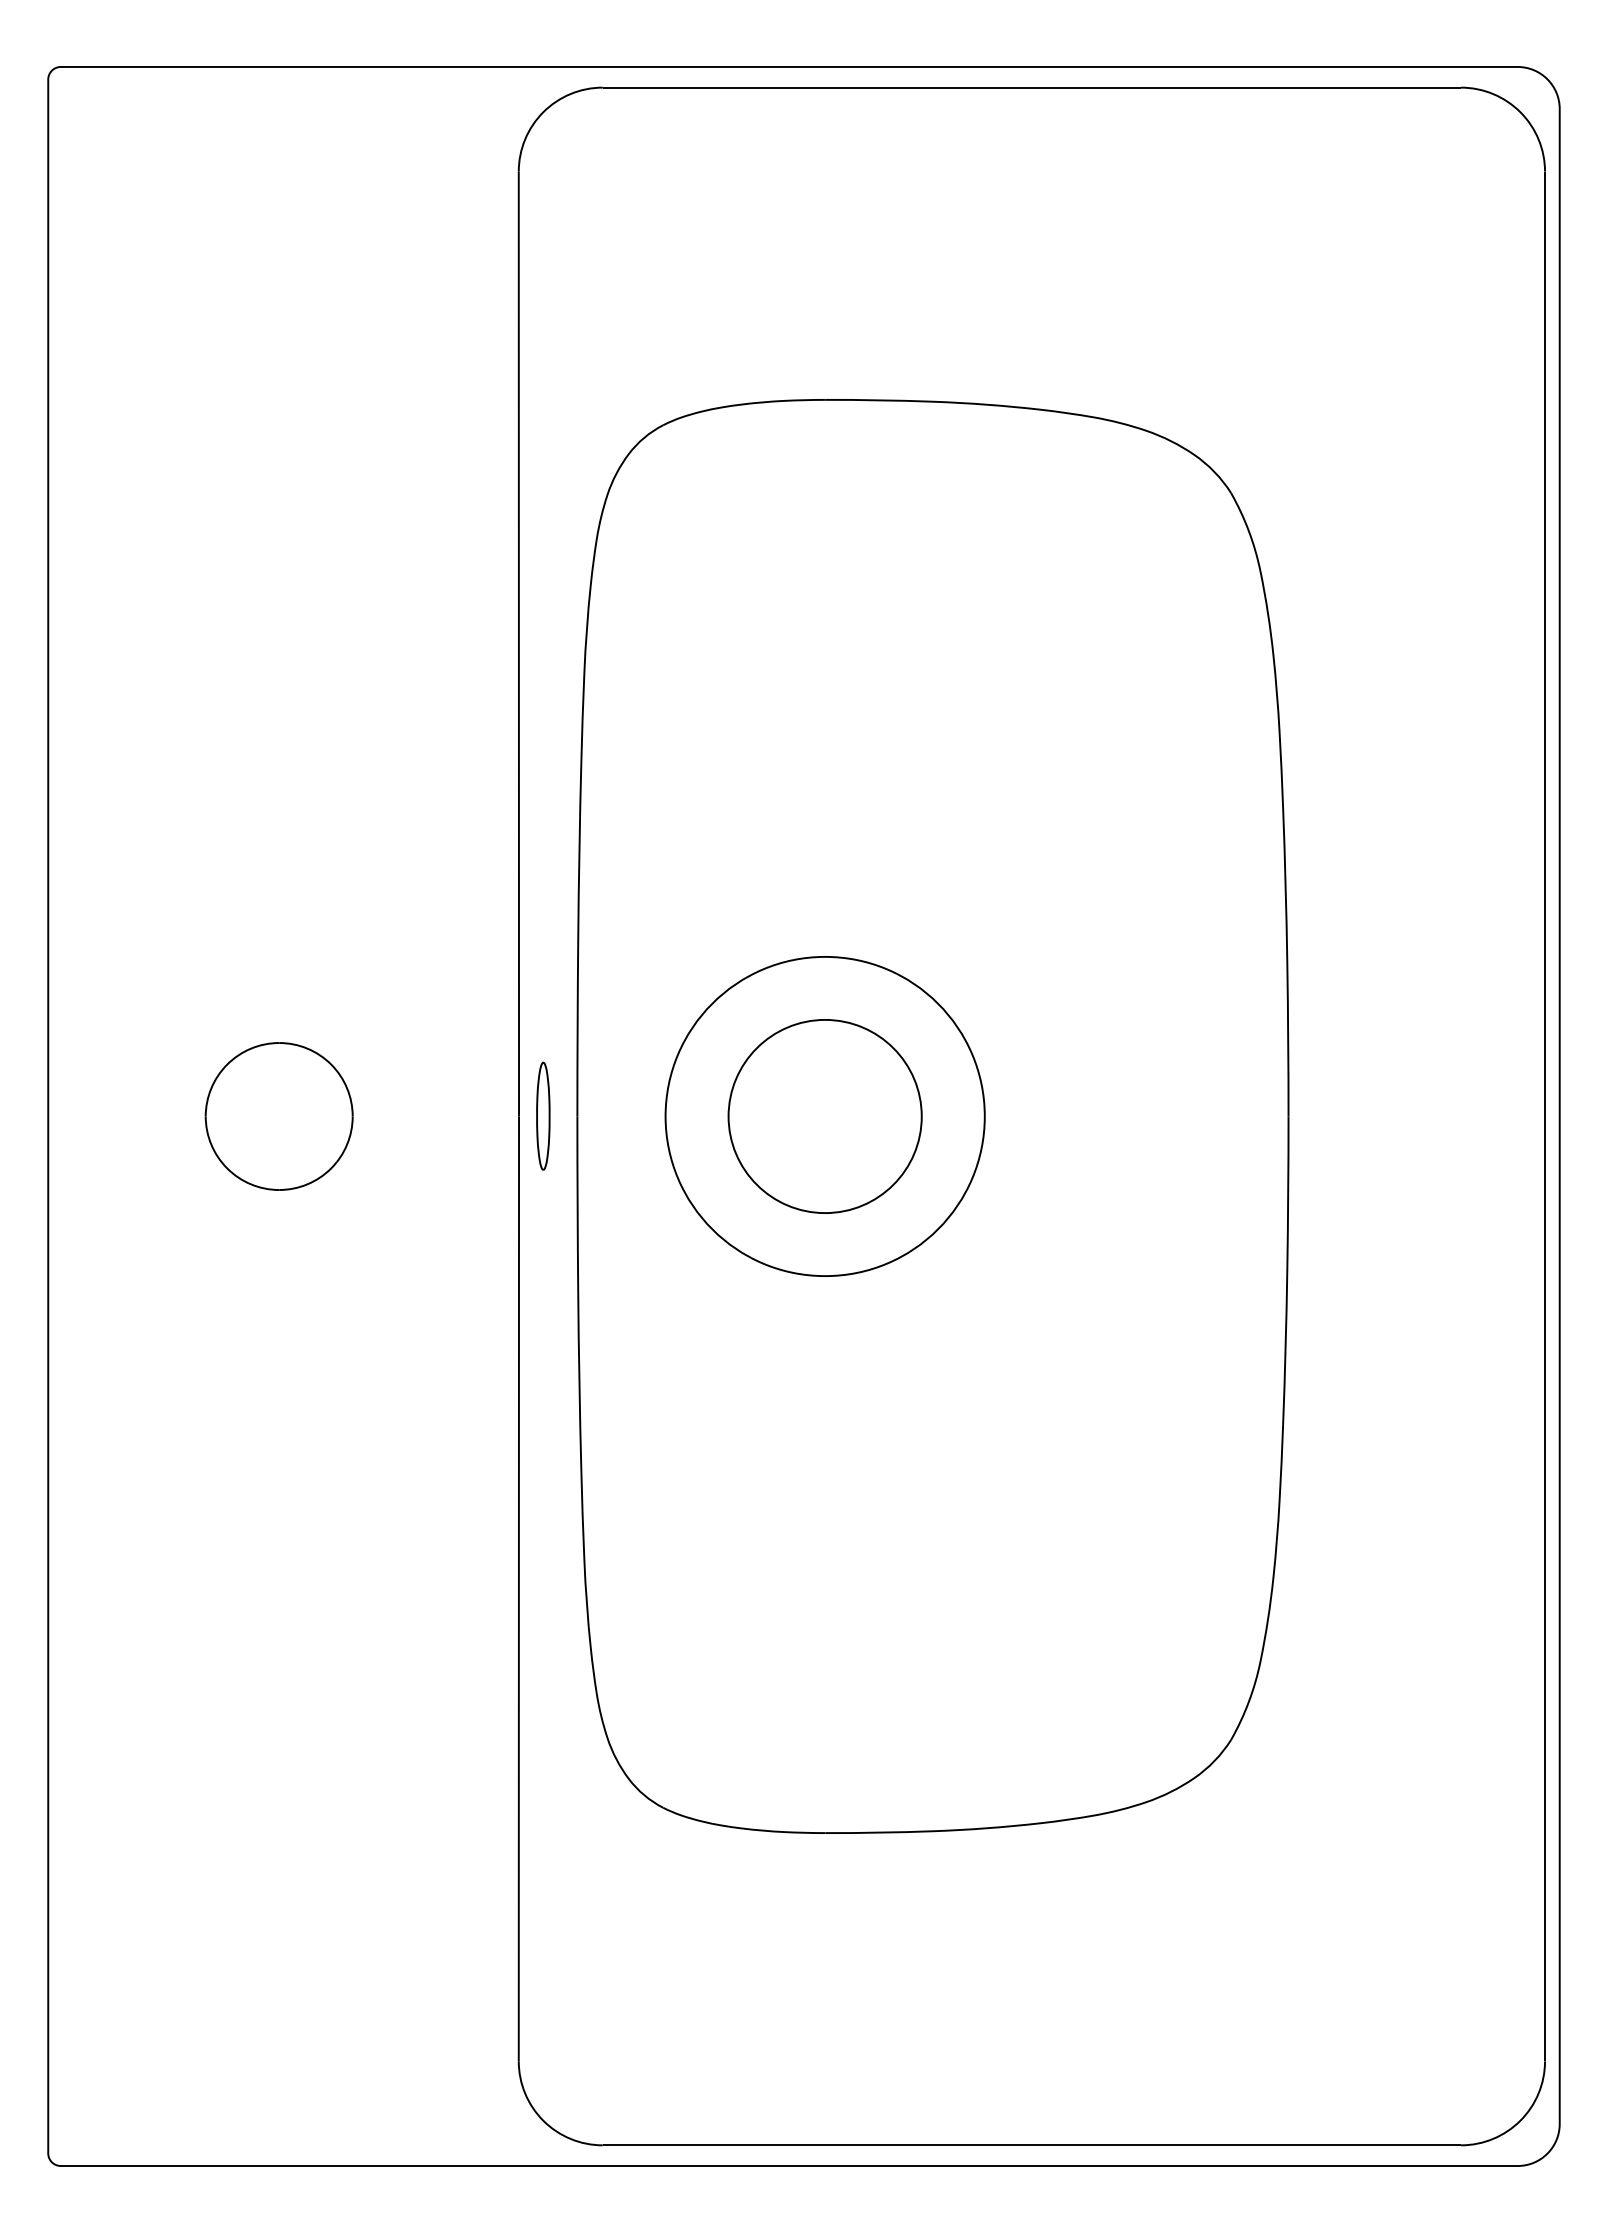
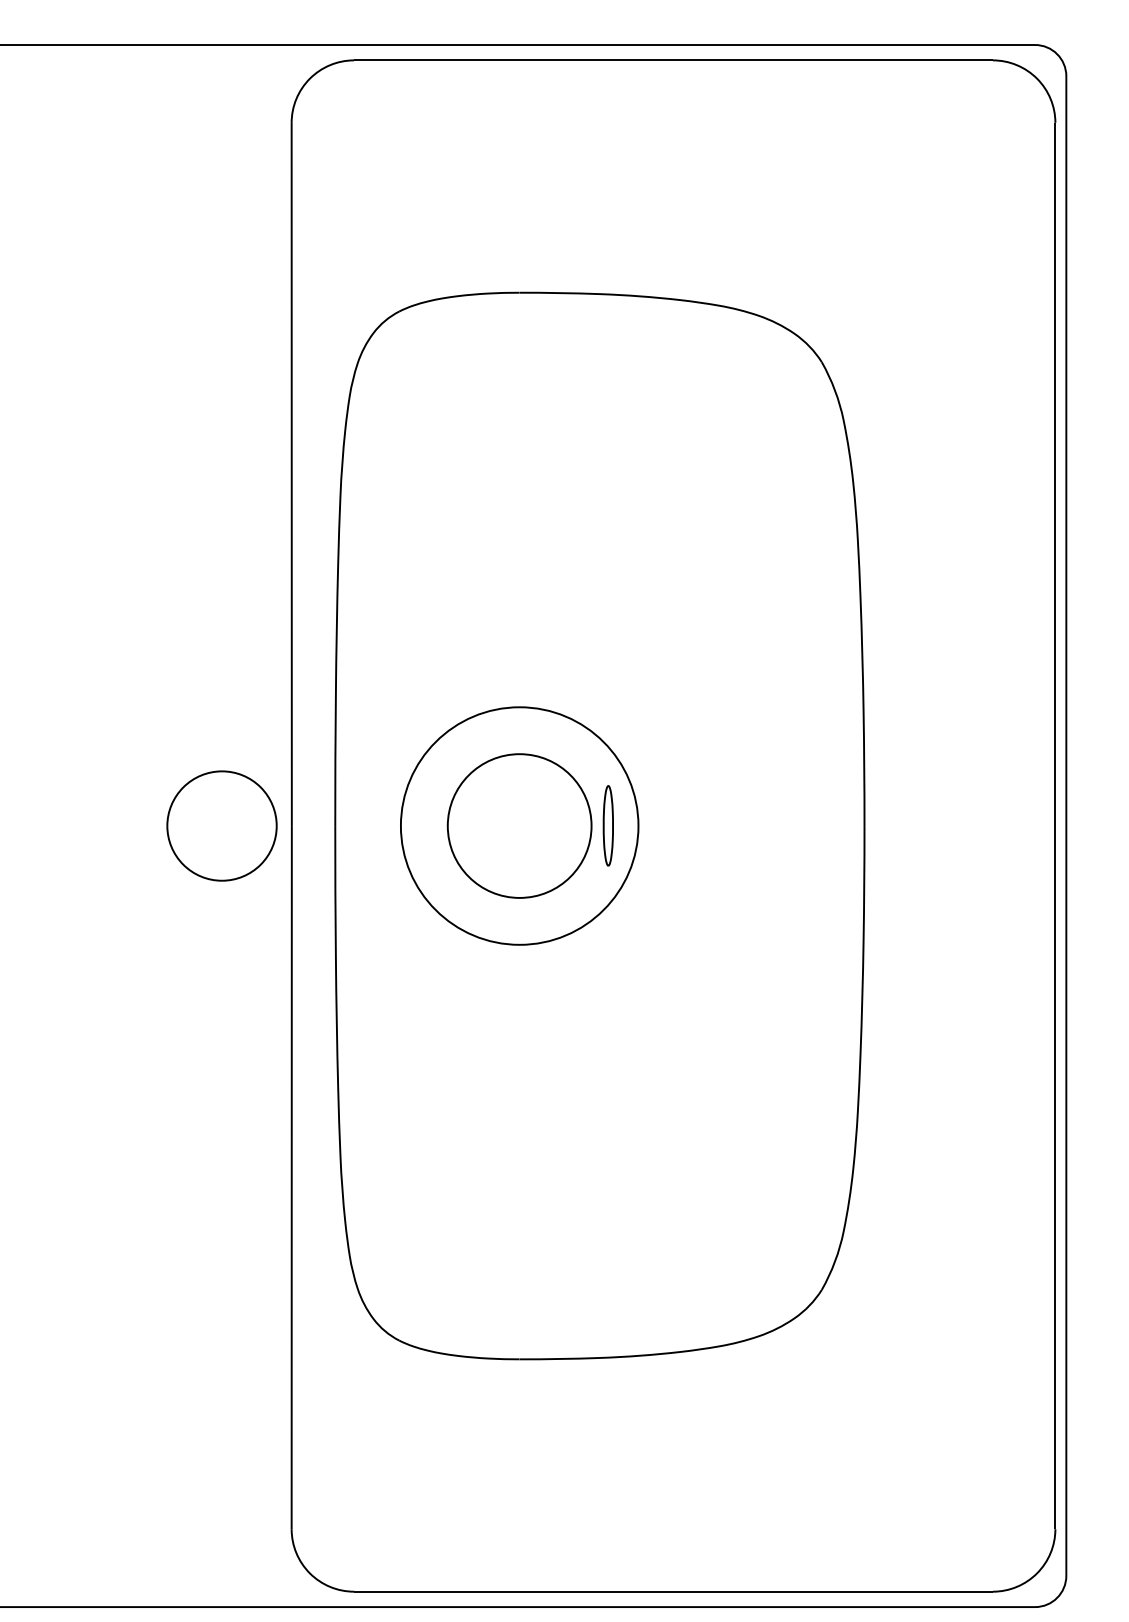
part: (543, 1115) -> (608, 825), moved
part: (278, 1116) -> (221, 826), moved

